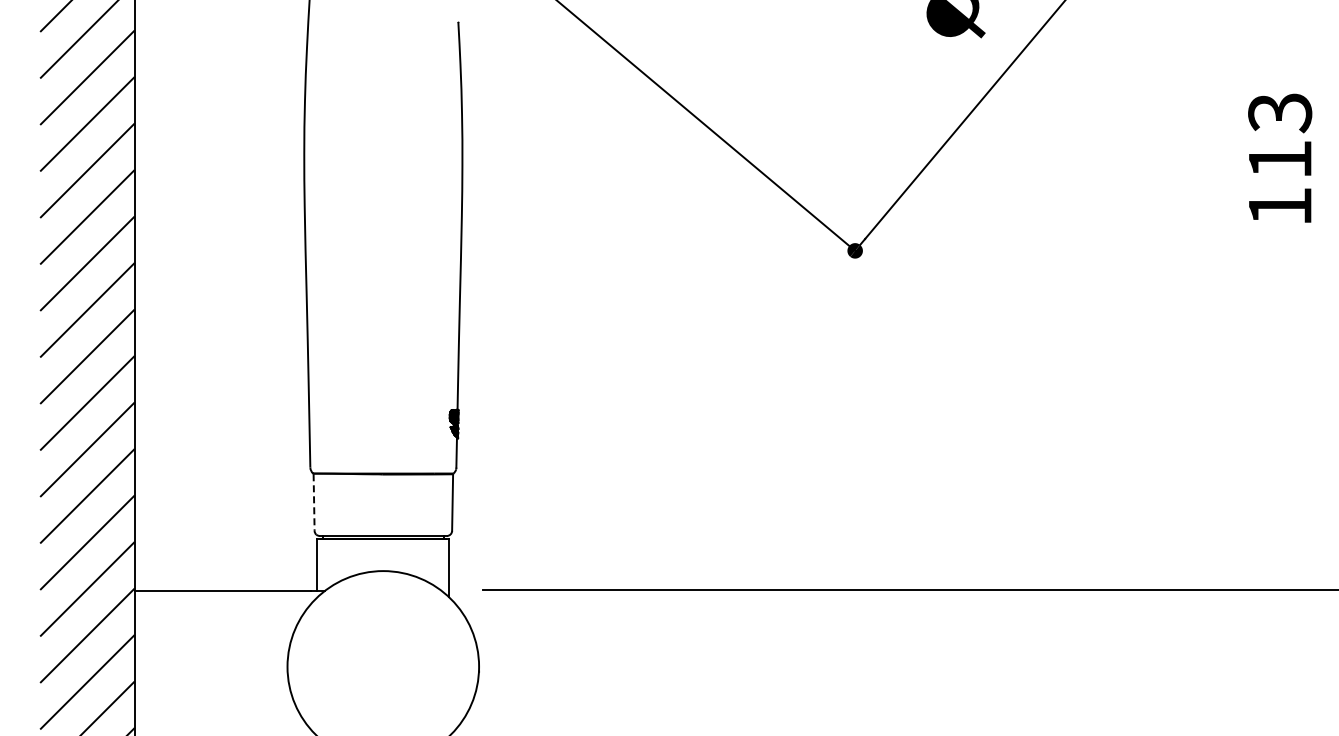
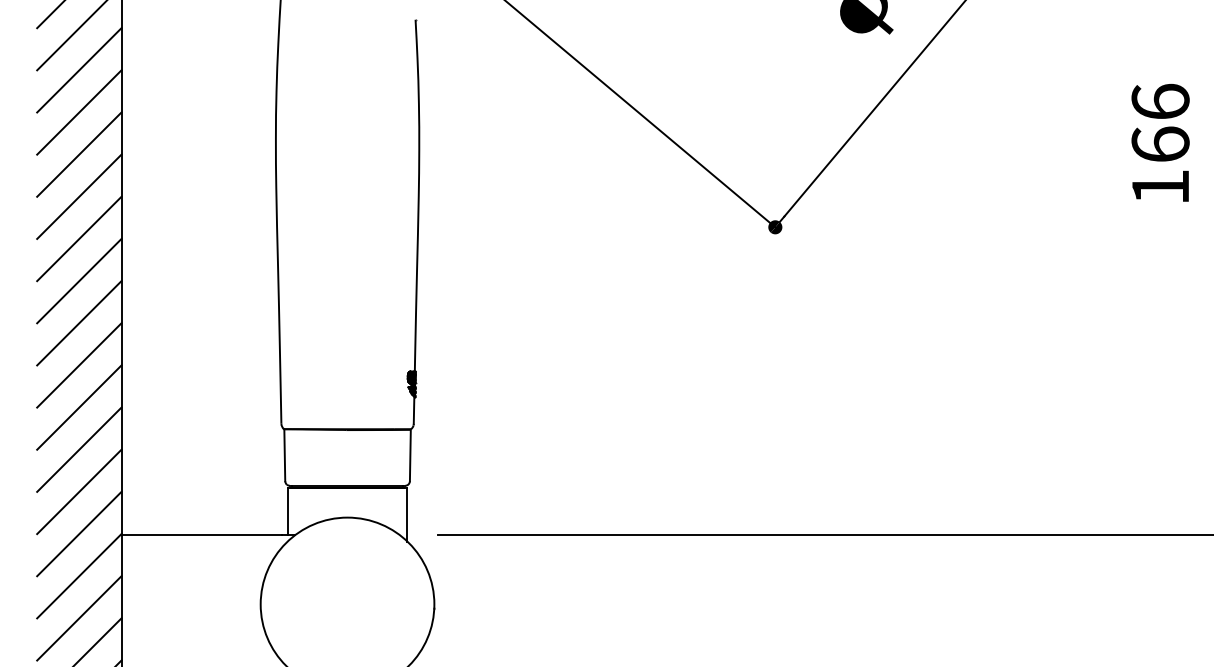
text: (1280, 135) -> (1160, 122), 113 -> 166
line: (314, 503) -> (285, 456), dashed -> solid

